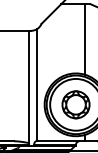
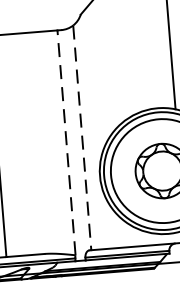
line: (37, 85) -> (82, 138), solid -> dashed
line: (29, 86) -> (66, 141), solid -> dashed

